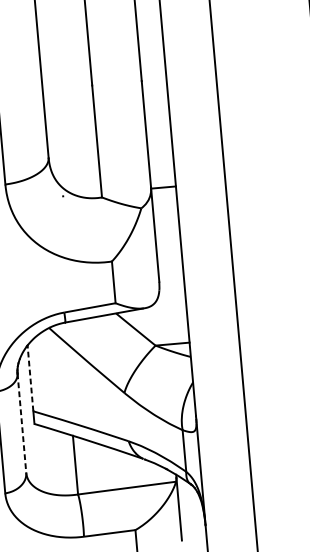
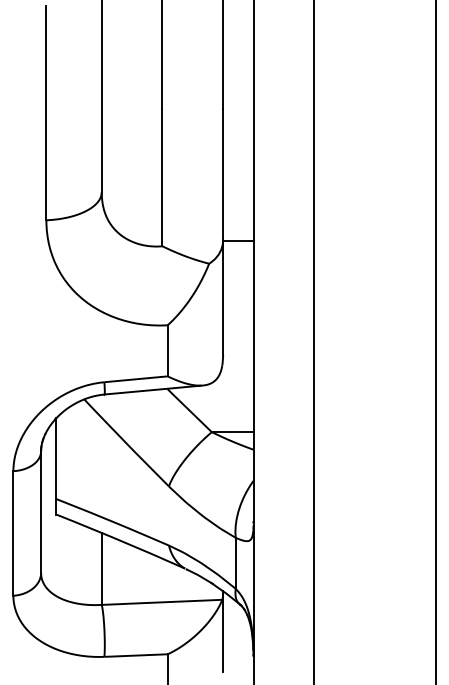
line: (30, 378) -> (56, 458), dashed -> solid
line: (22, 423) -> (41, 512), dashed -> solid

